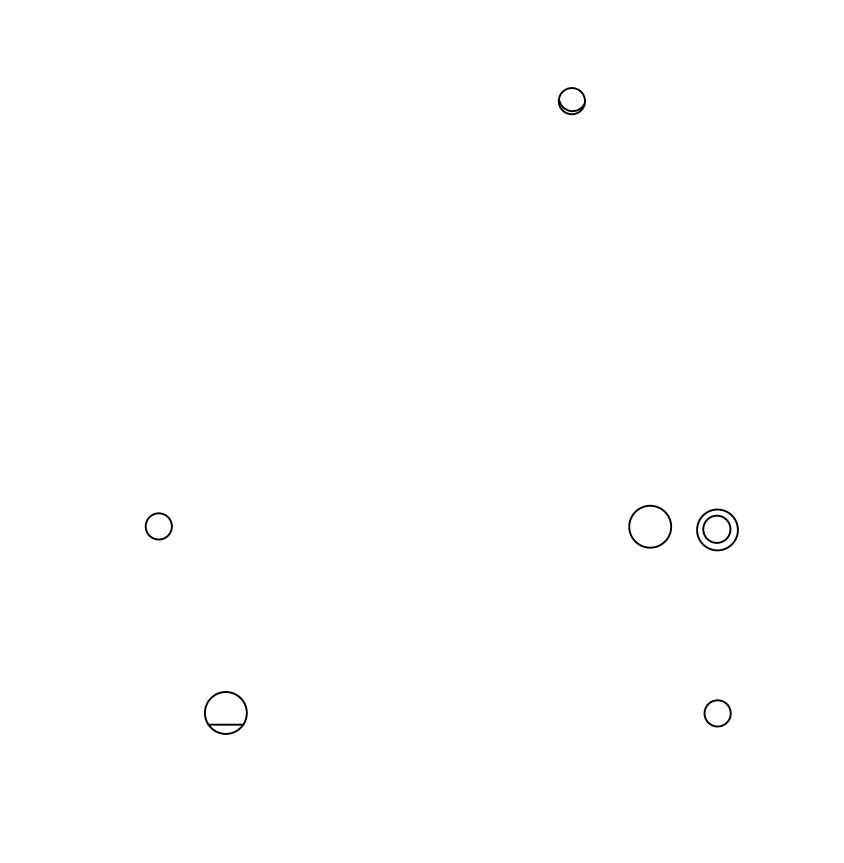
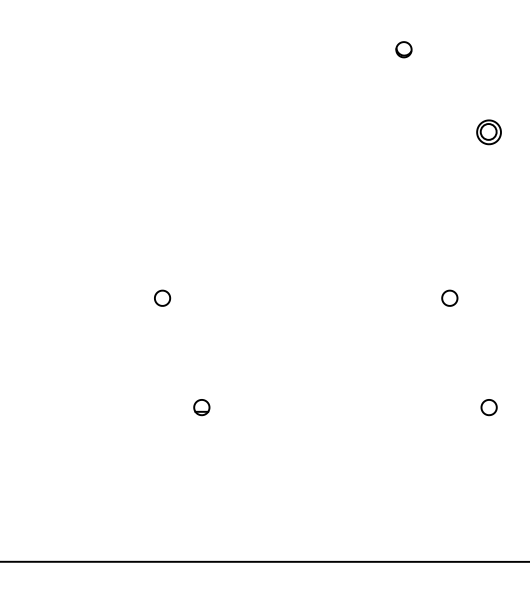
part: (649, 525) -> (449, 297), size x0.62
part: (716, 530) -> (488, 132), moved
part: (225, 713) -> (201, 407), size x0.62

